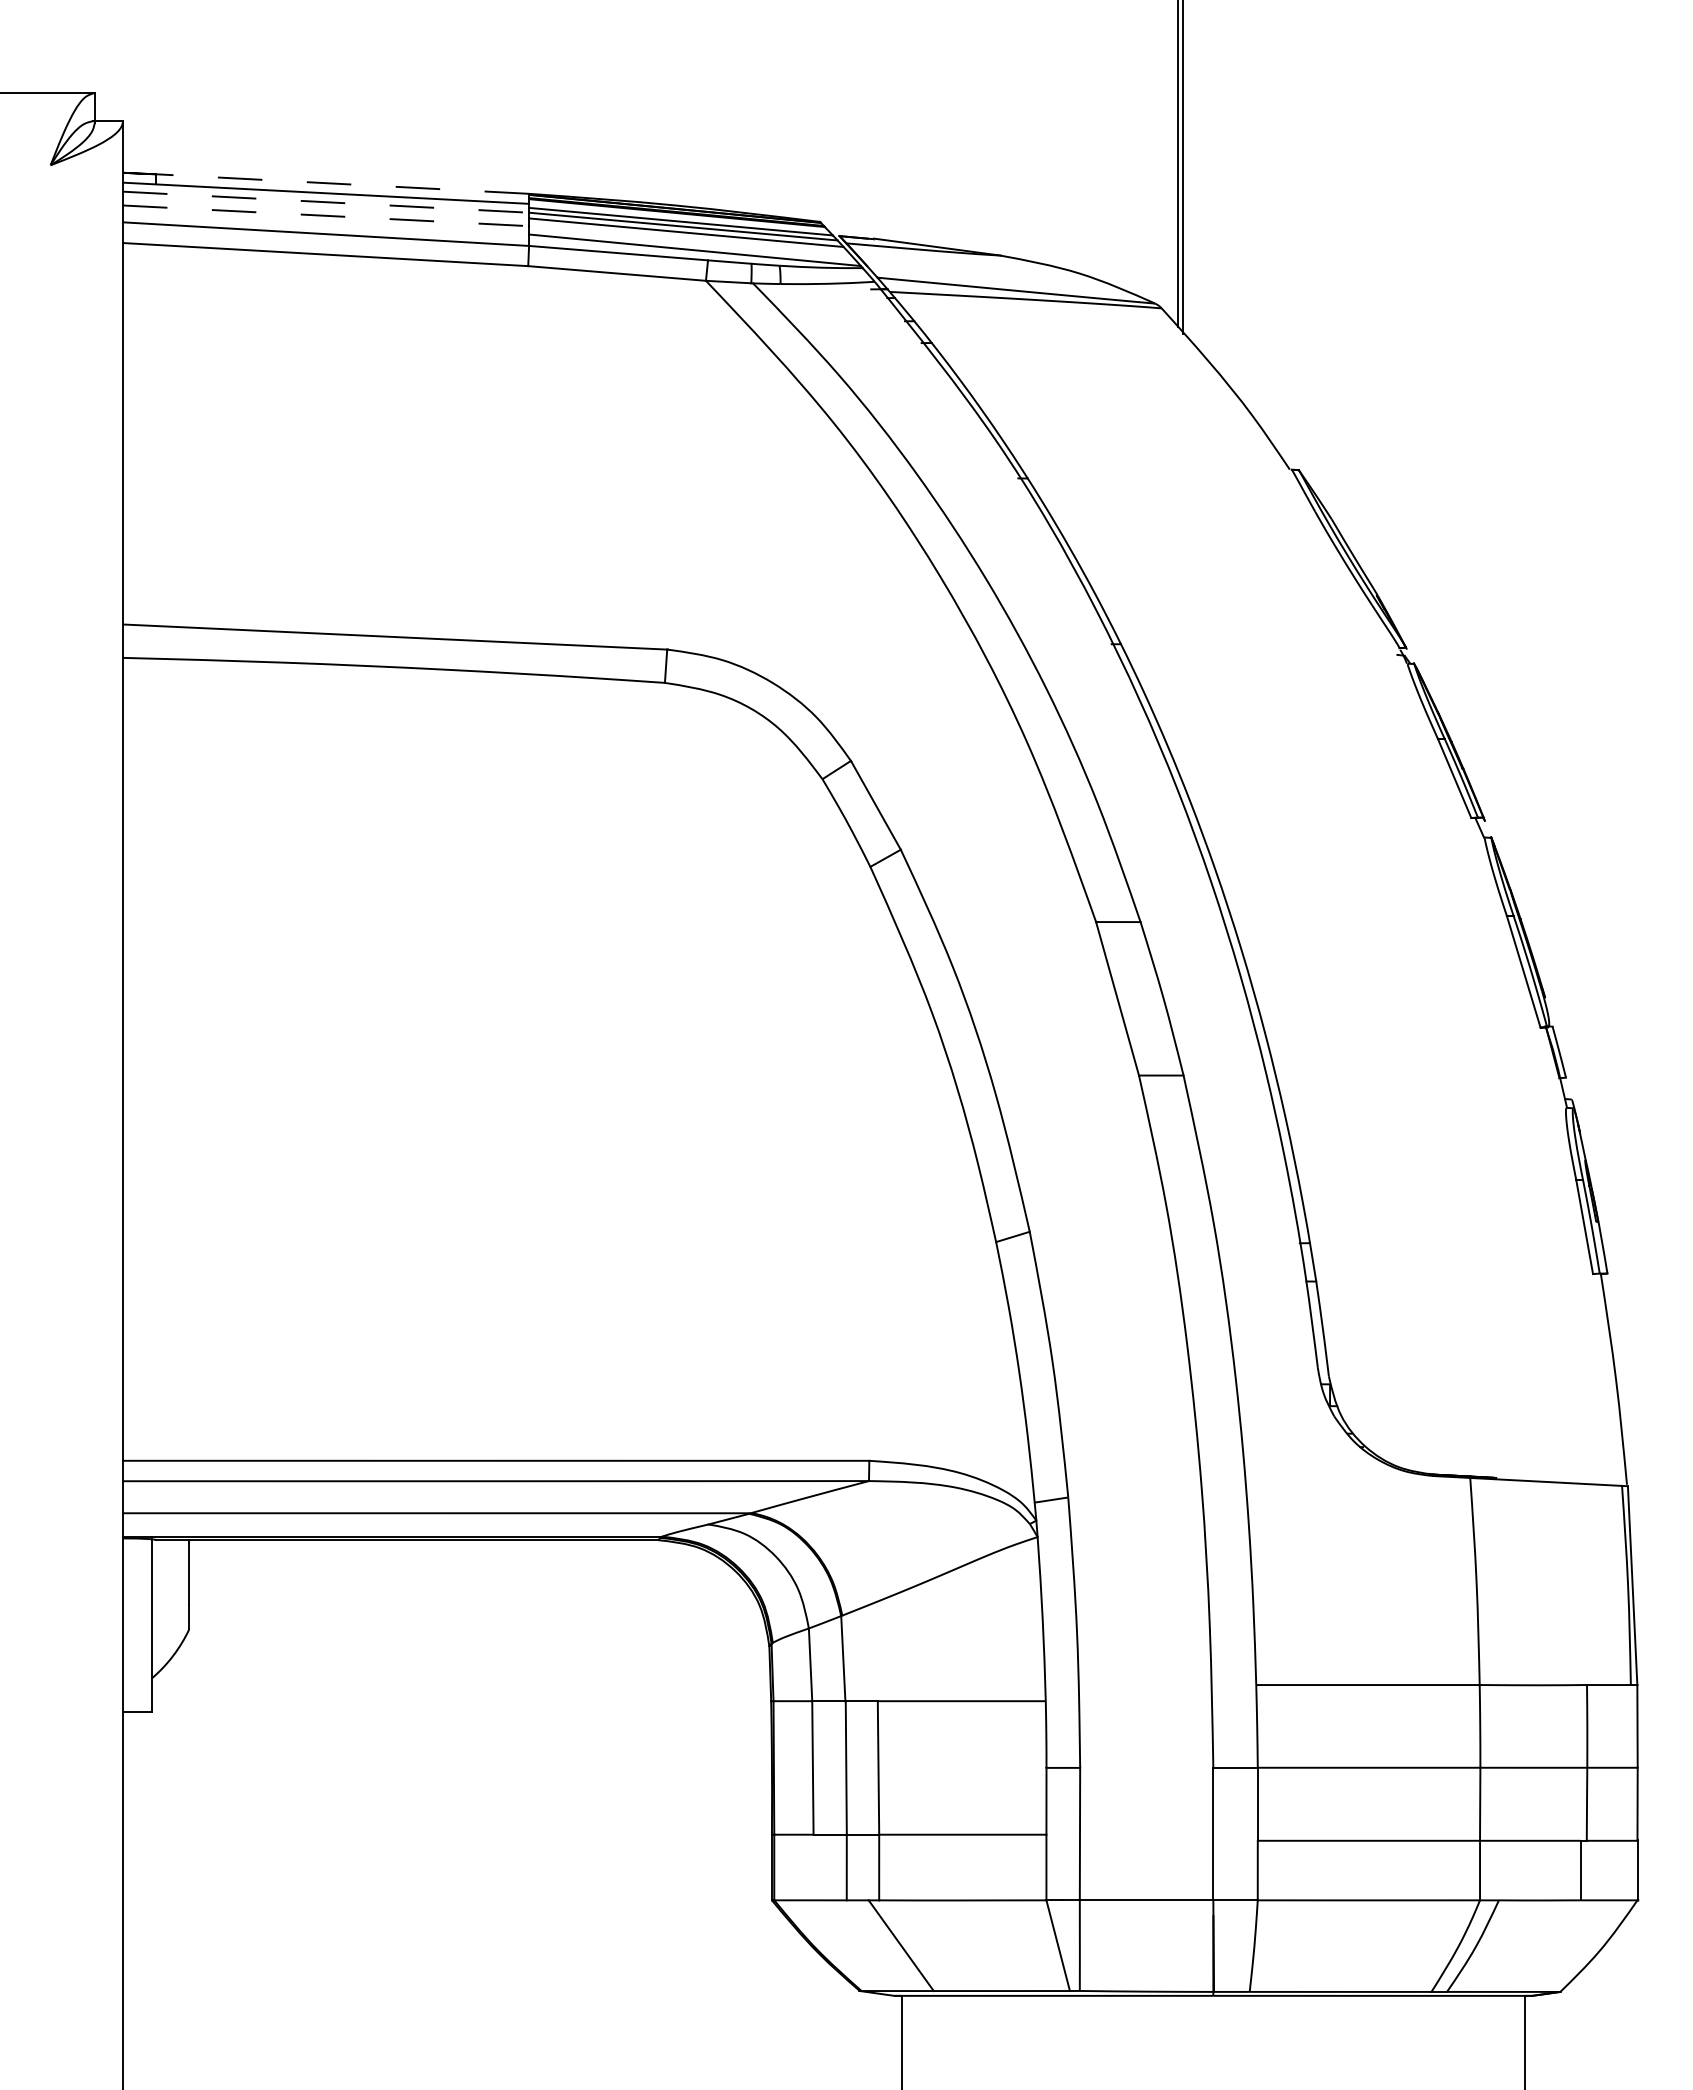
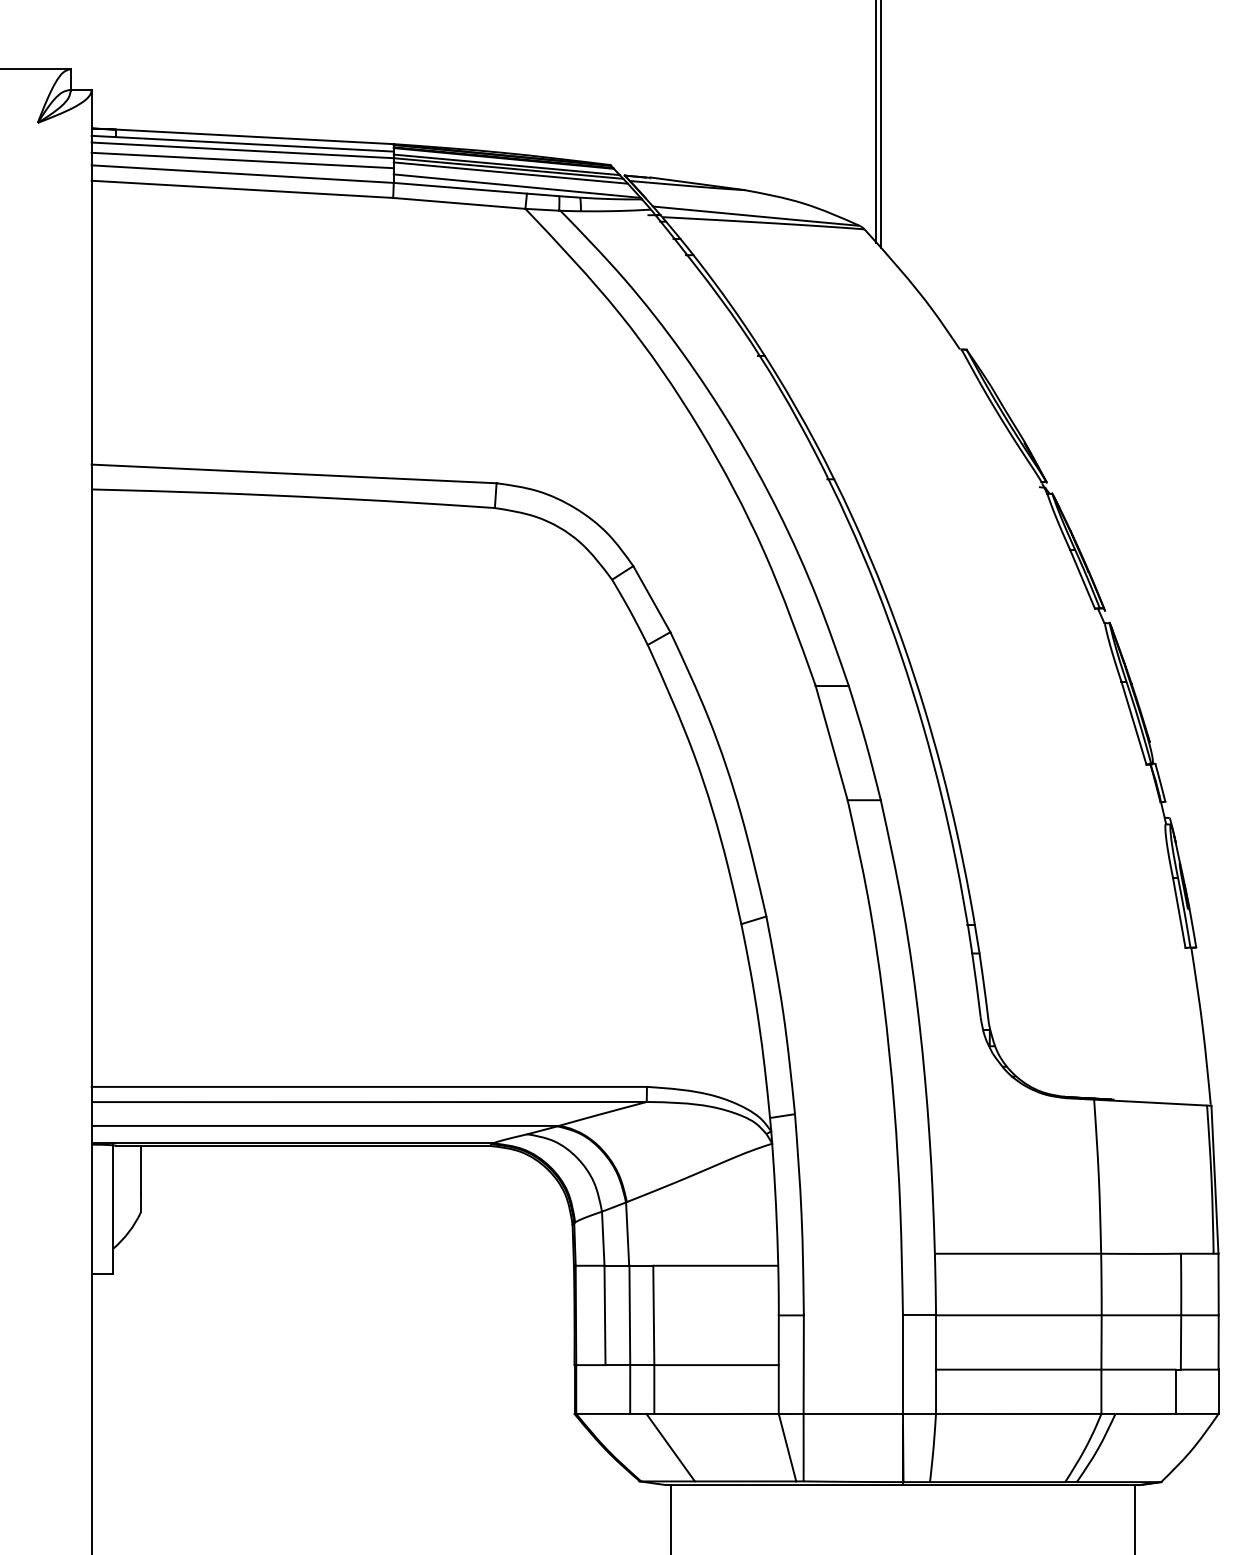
line: (342, 184) -> (254, 137), dashed -> solid
line: (326, 202) -> (243, 150), dashed -> solid
line: (326, 215) -> (243, 160), dashed -> solid

